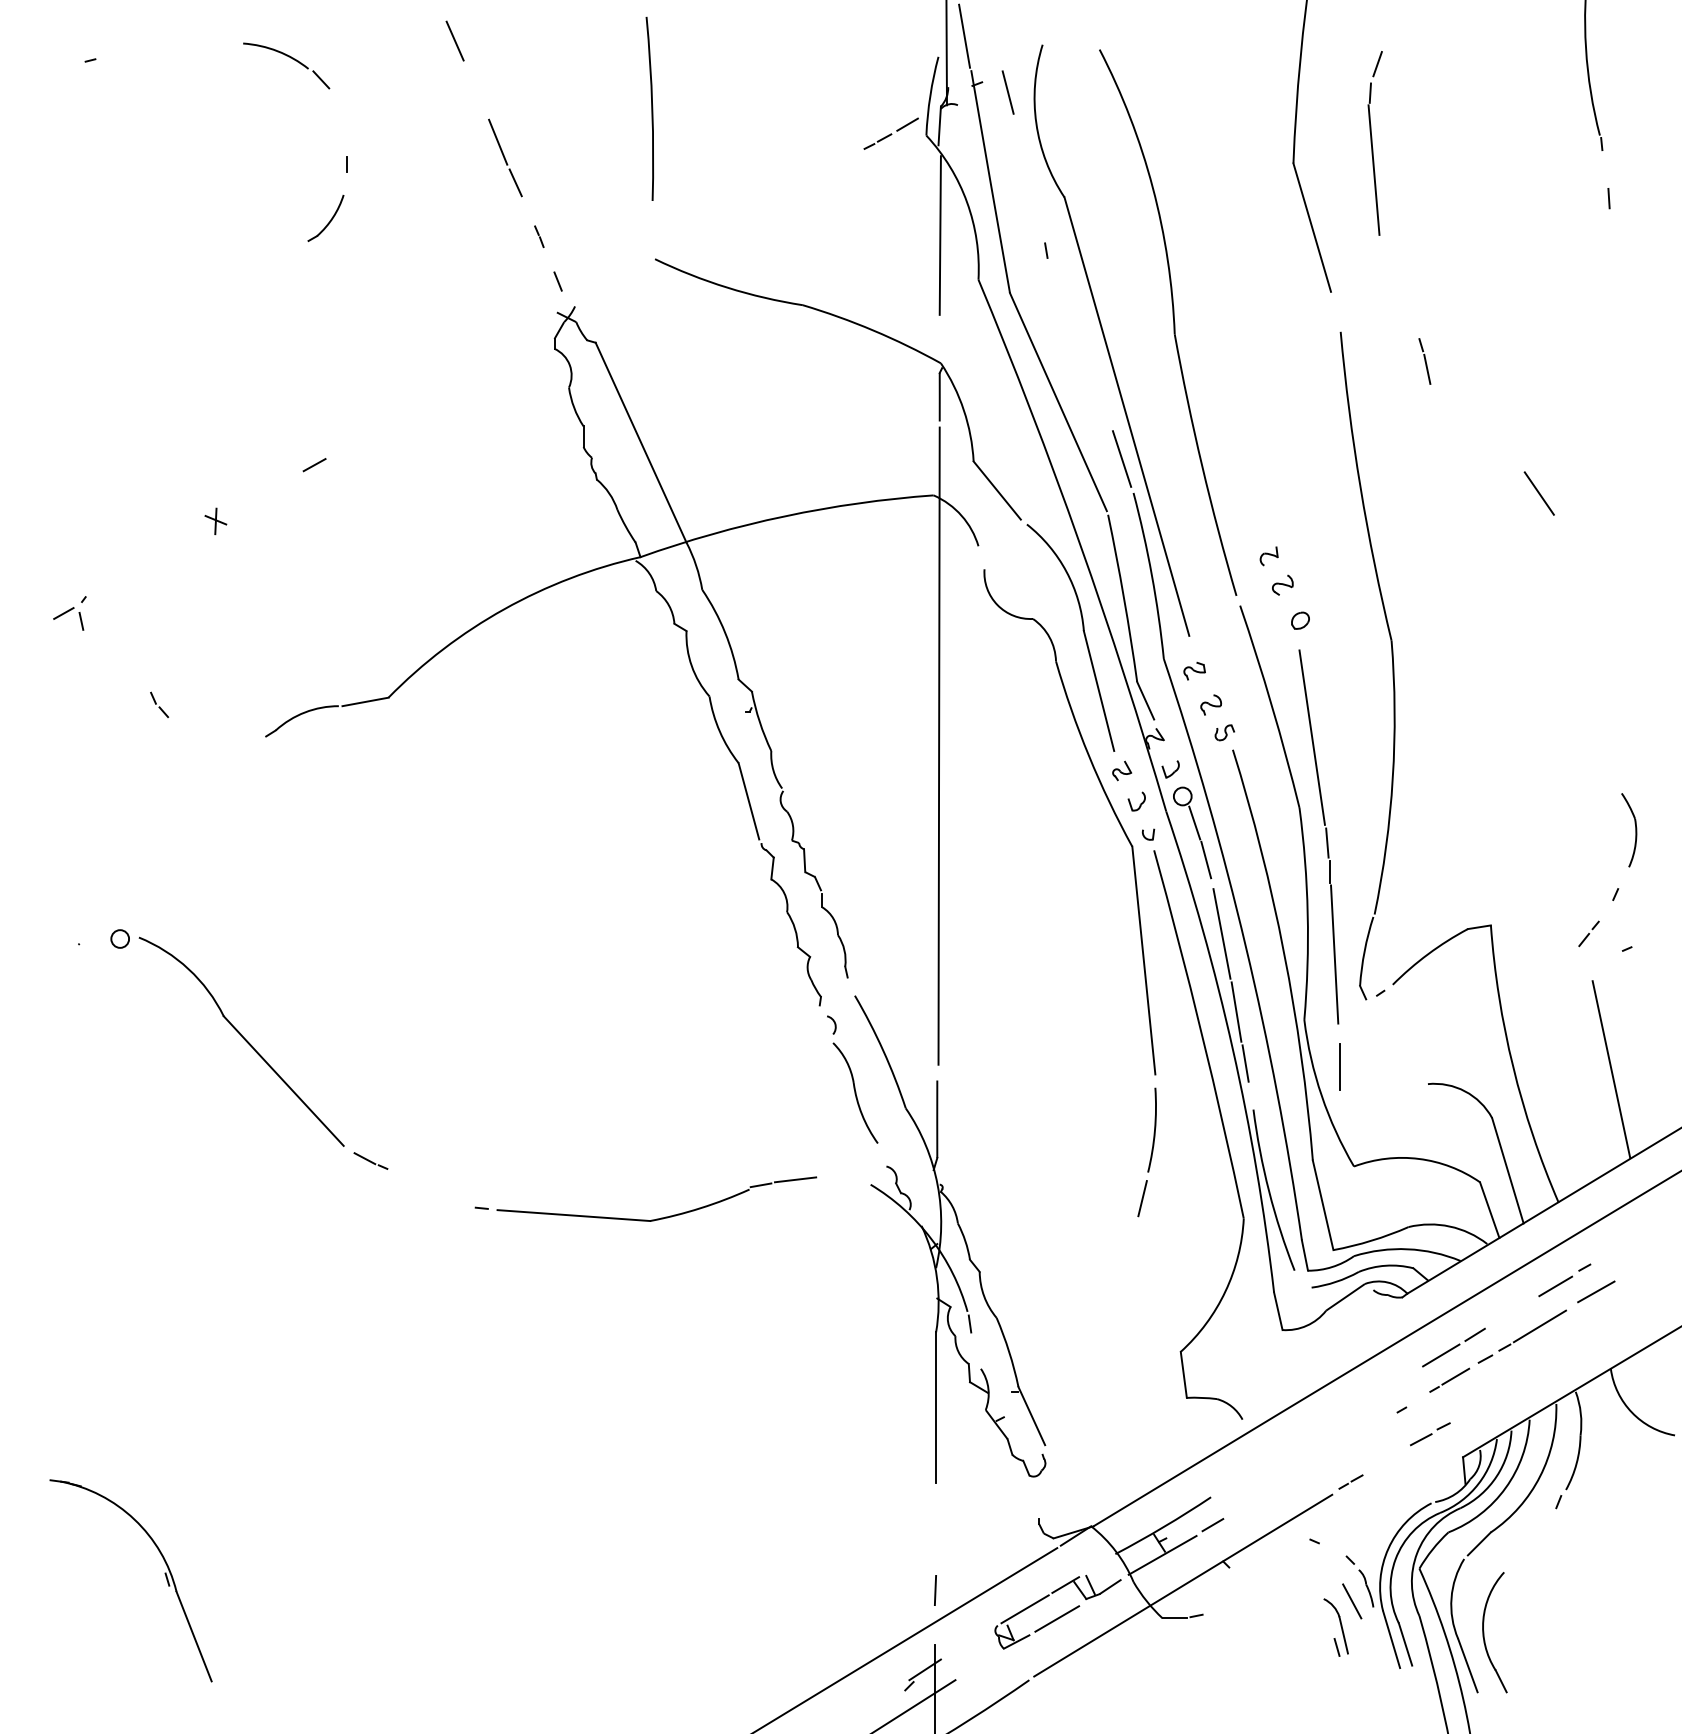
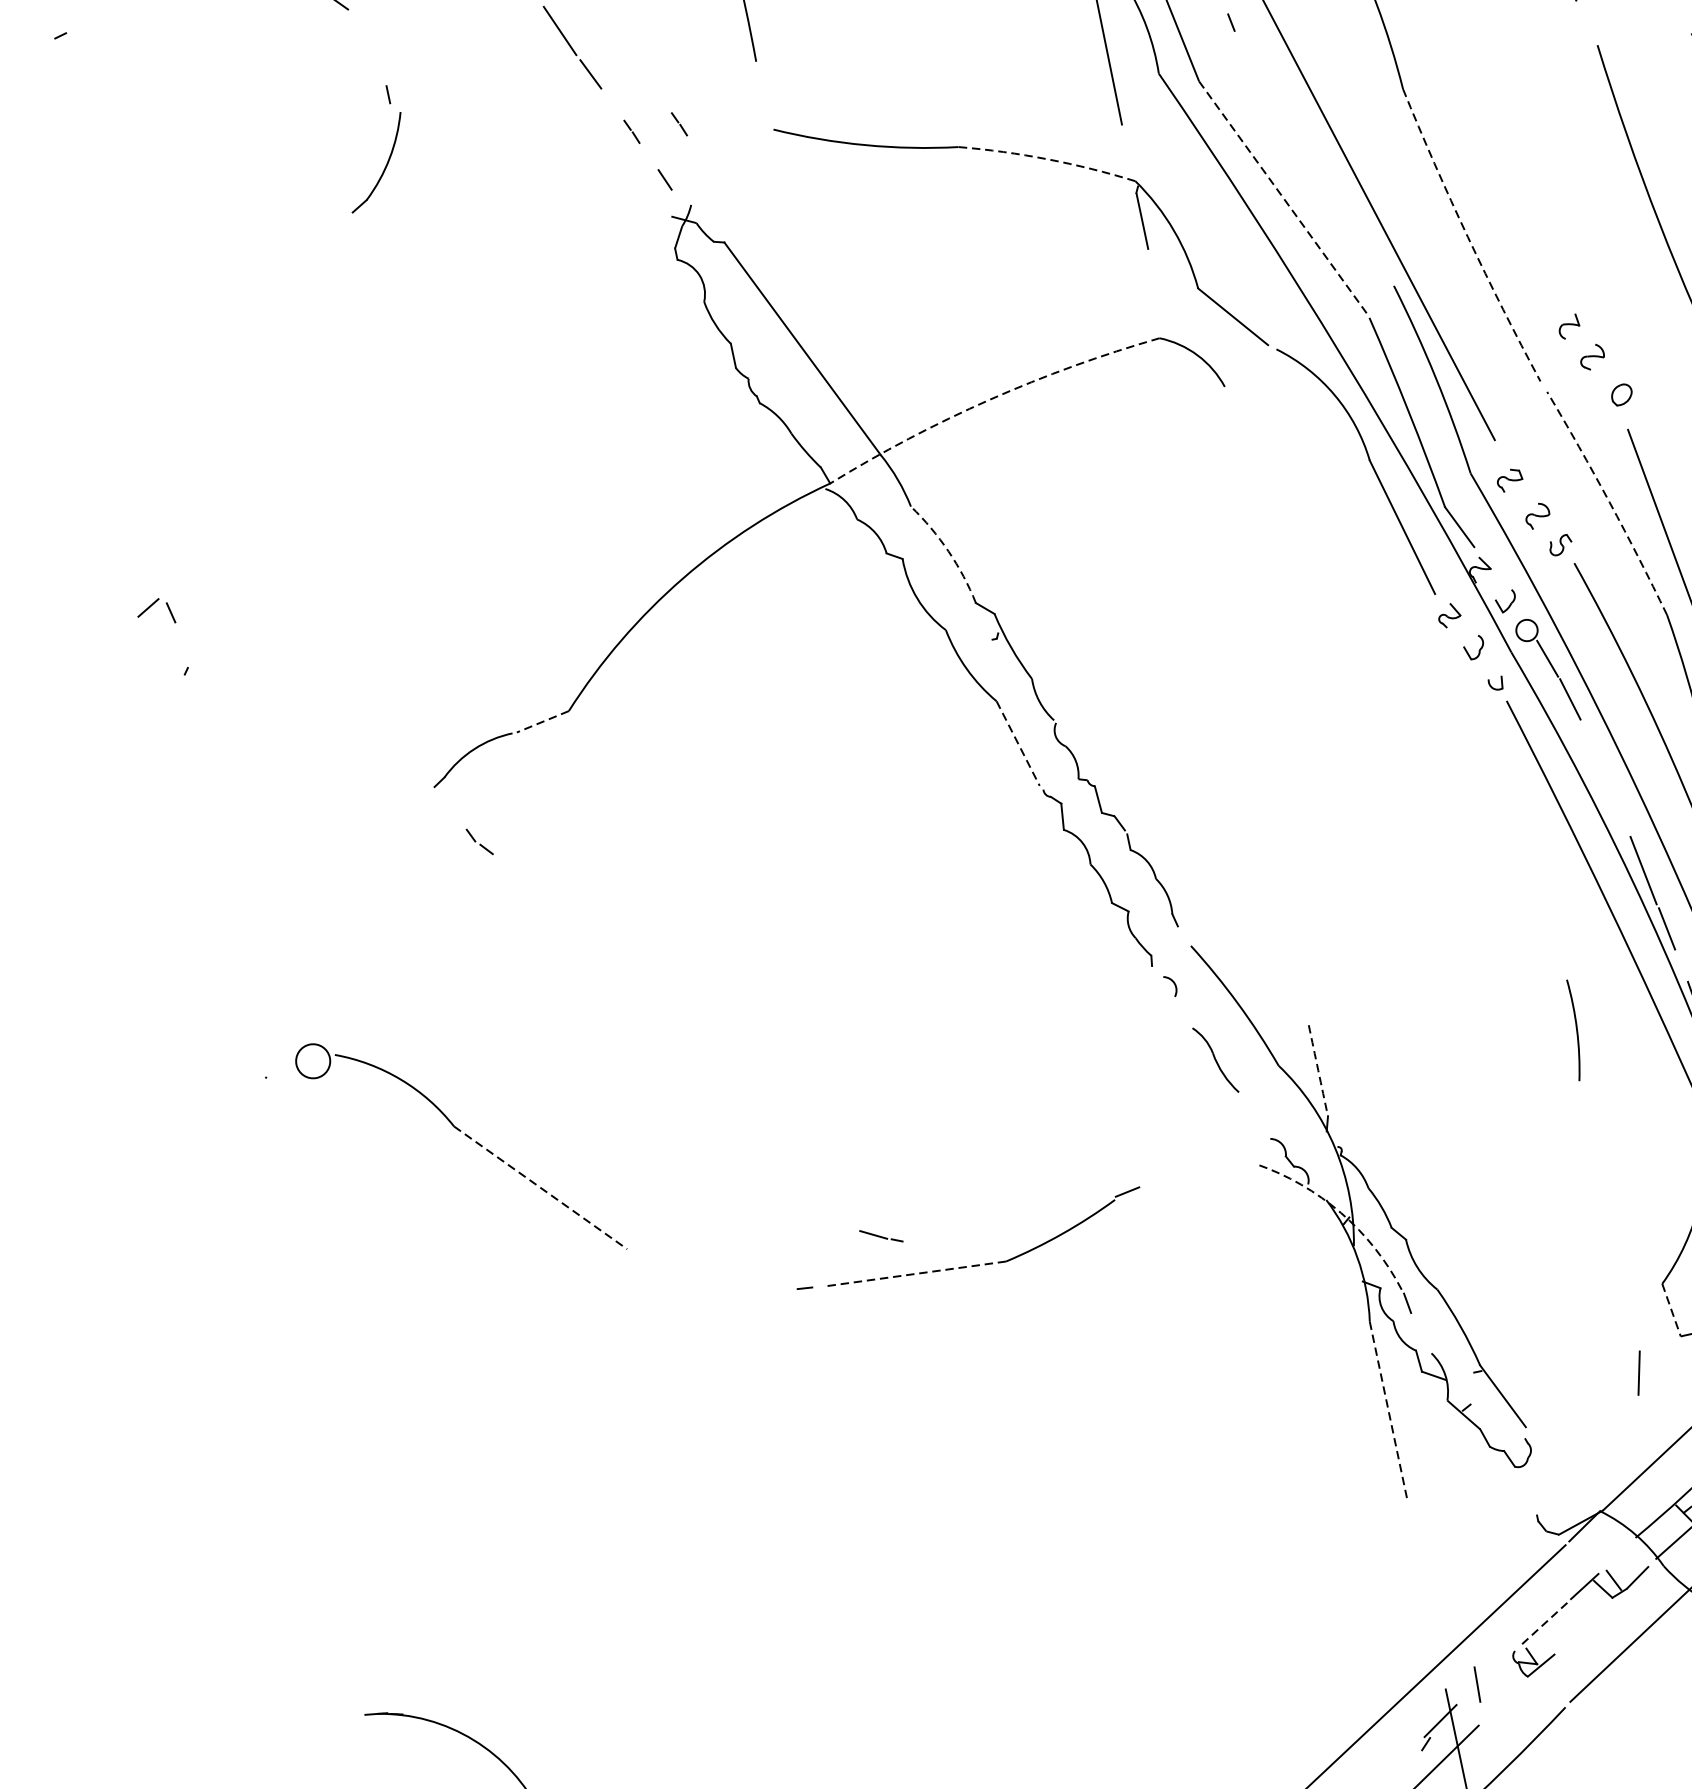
part: (325, 218) -> (376, 163), size x1.6
line: (579, 238) -> (679, 123), added
arc: (873, 330) -> (1047, 159), solid -> dashed
line: (1058, 402) -> (1283, 198), solid -> dashed
line: (1121, 458) -> (1371, 248), removed
line: (314, 465) -> (424, 456), removed
arc: (1202, 465) -> (1468, 236), solid -> dashed
arc: (784, 516) -> (989, 400), solid -> dashed
part: (215, 521) -> (321, 546), removed
part: (68, 618) -> (155, 612), moved
arc: (725, 632) -> (948, 551), solid -> dashed
line: (365, 702) -> (542, 722), solid -> dashed
part: (159, 704) -> (479, 841), moved
arc: (1272, 706) -> (1610, 502), solid -> dashed
line: (938, 745) -> (1227, 631), removed
line: (748, 801) -> (1017, 743), solid -> dashed
part: (1108, 802) -> (1441, 655), removed
line: (1221, 933) -> (1606, 781), removed
circle: (120, 938) -> (313, 1060), size x1.6
line: (284, 1081) -> (541, 1188), solid -> dashed
part: (855, 1092) -> (1215, 1059), size x0.6
arc: (937, 1119) -> (1318, 1070), solid -> dashed
line: (370, 1160) -> (880, 1235), moved
line: (795, 1179) -> (1166, 1176), removed
line: (1142, 1198) -> (1638, 1373), moved
line: (573, 1215) -> (914, 1274), solid -> dashed
arc: (931, 1238) -> (1341, 1212), solid -> dashed
line: (1183, 1375) -> (1671, 1310), solid -> dashed
line: (936, 1408) -> (1389, 1410), solid -> dashed
line: (935, 1590) -> (1477, 1684), moved
line: (1024, 1609) -> (1542, 1625), solid -> dashed
line: (1057, 1618) -> (1583, 1627), removed

